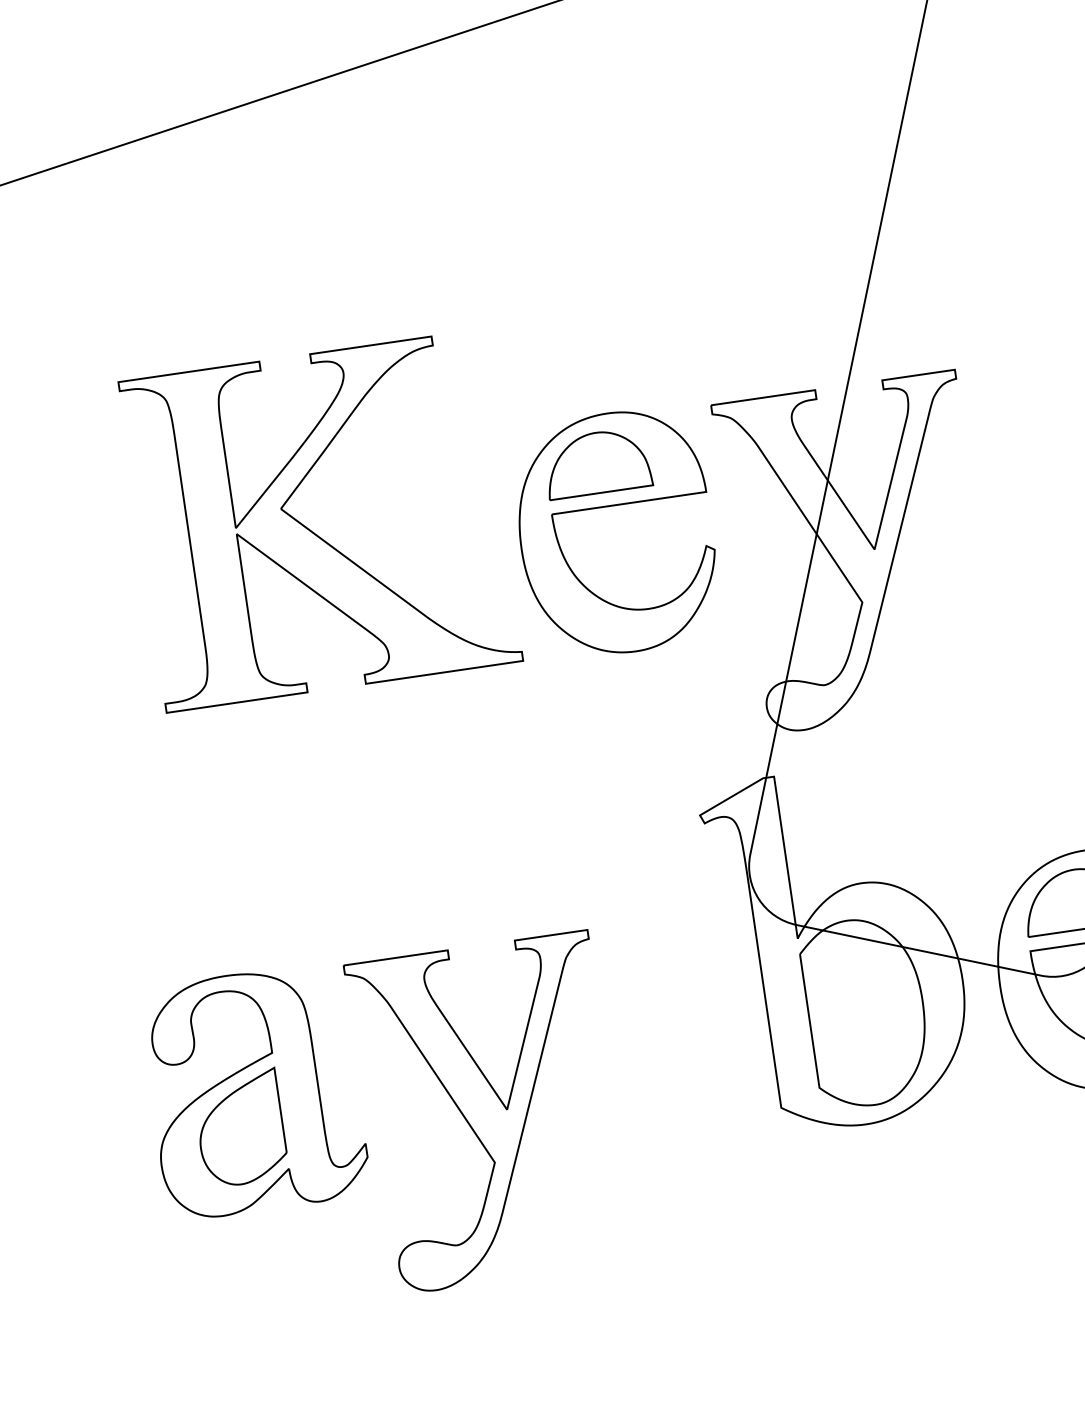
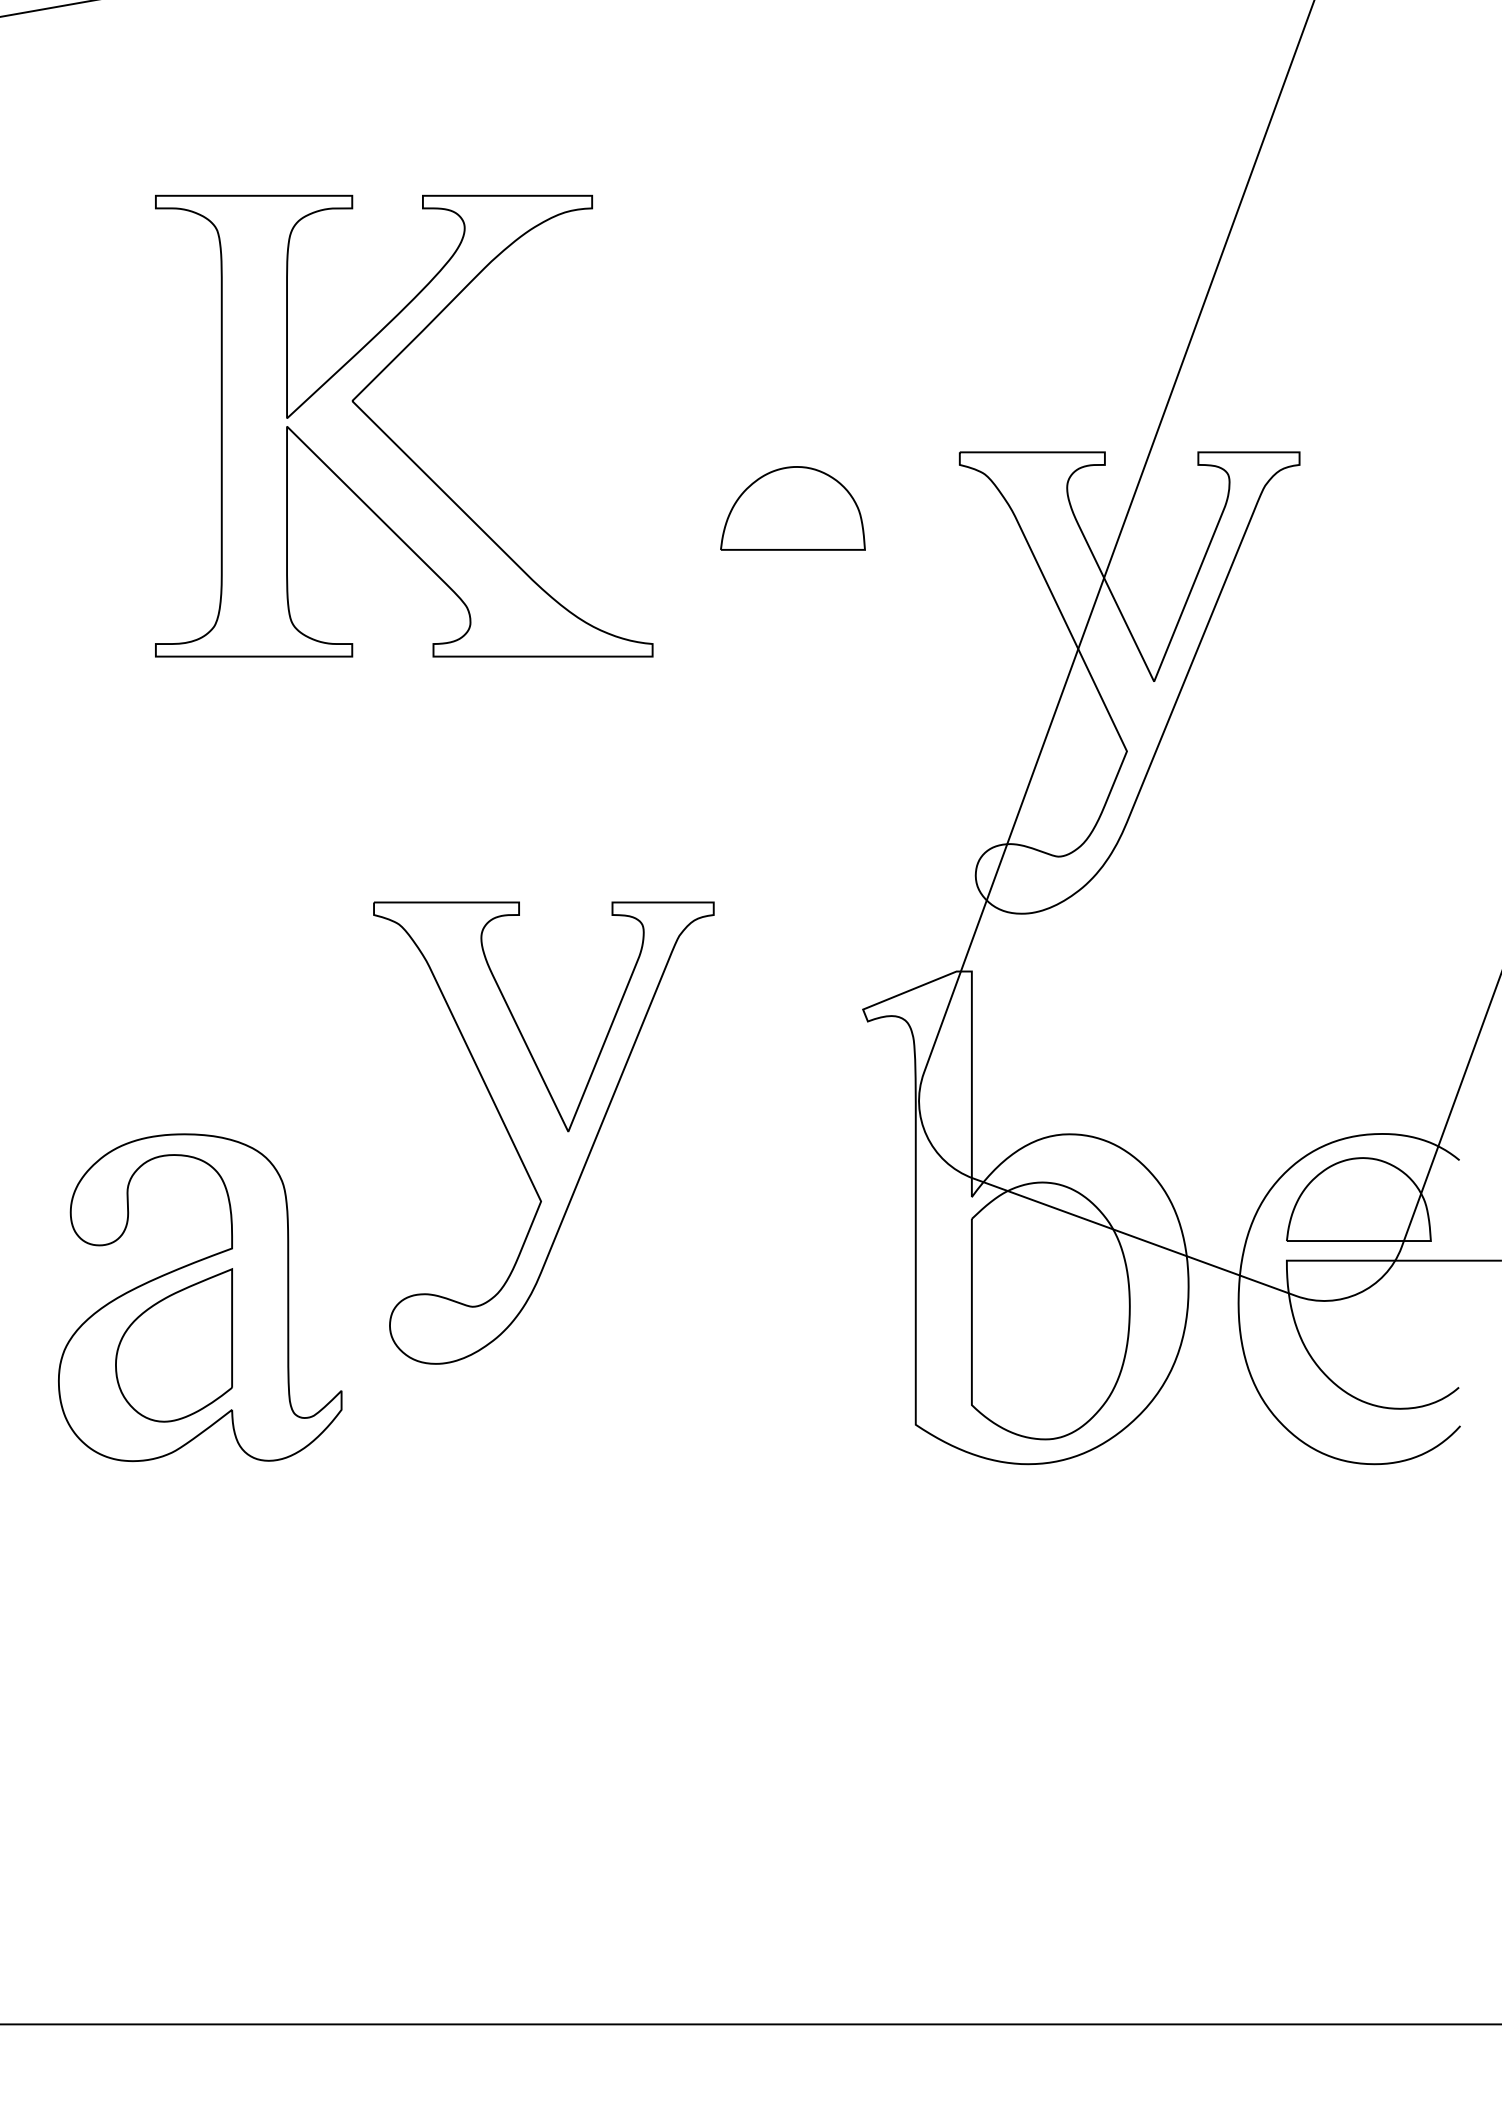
part: (611, 506) -> (803, 570), removed
part: (312, 531) -> (391, 438), moved
part: (489, 1112) -> (543, 1132), moved

